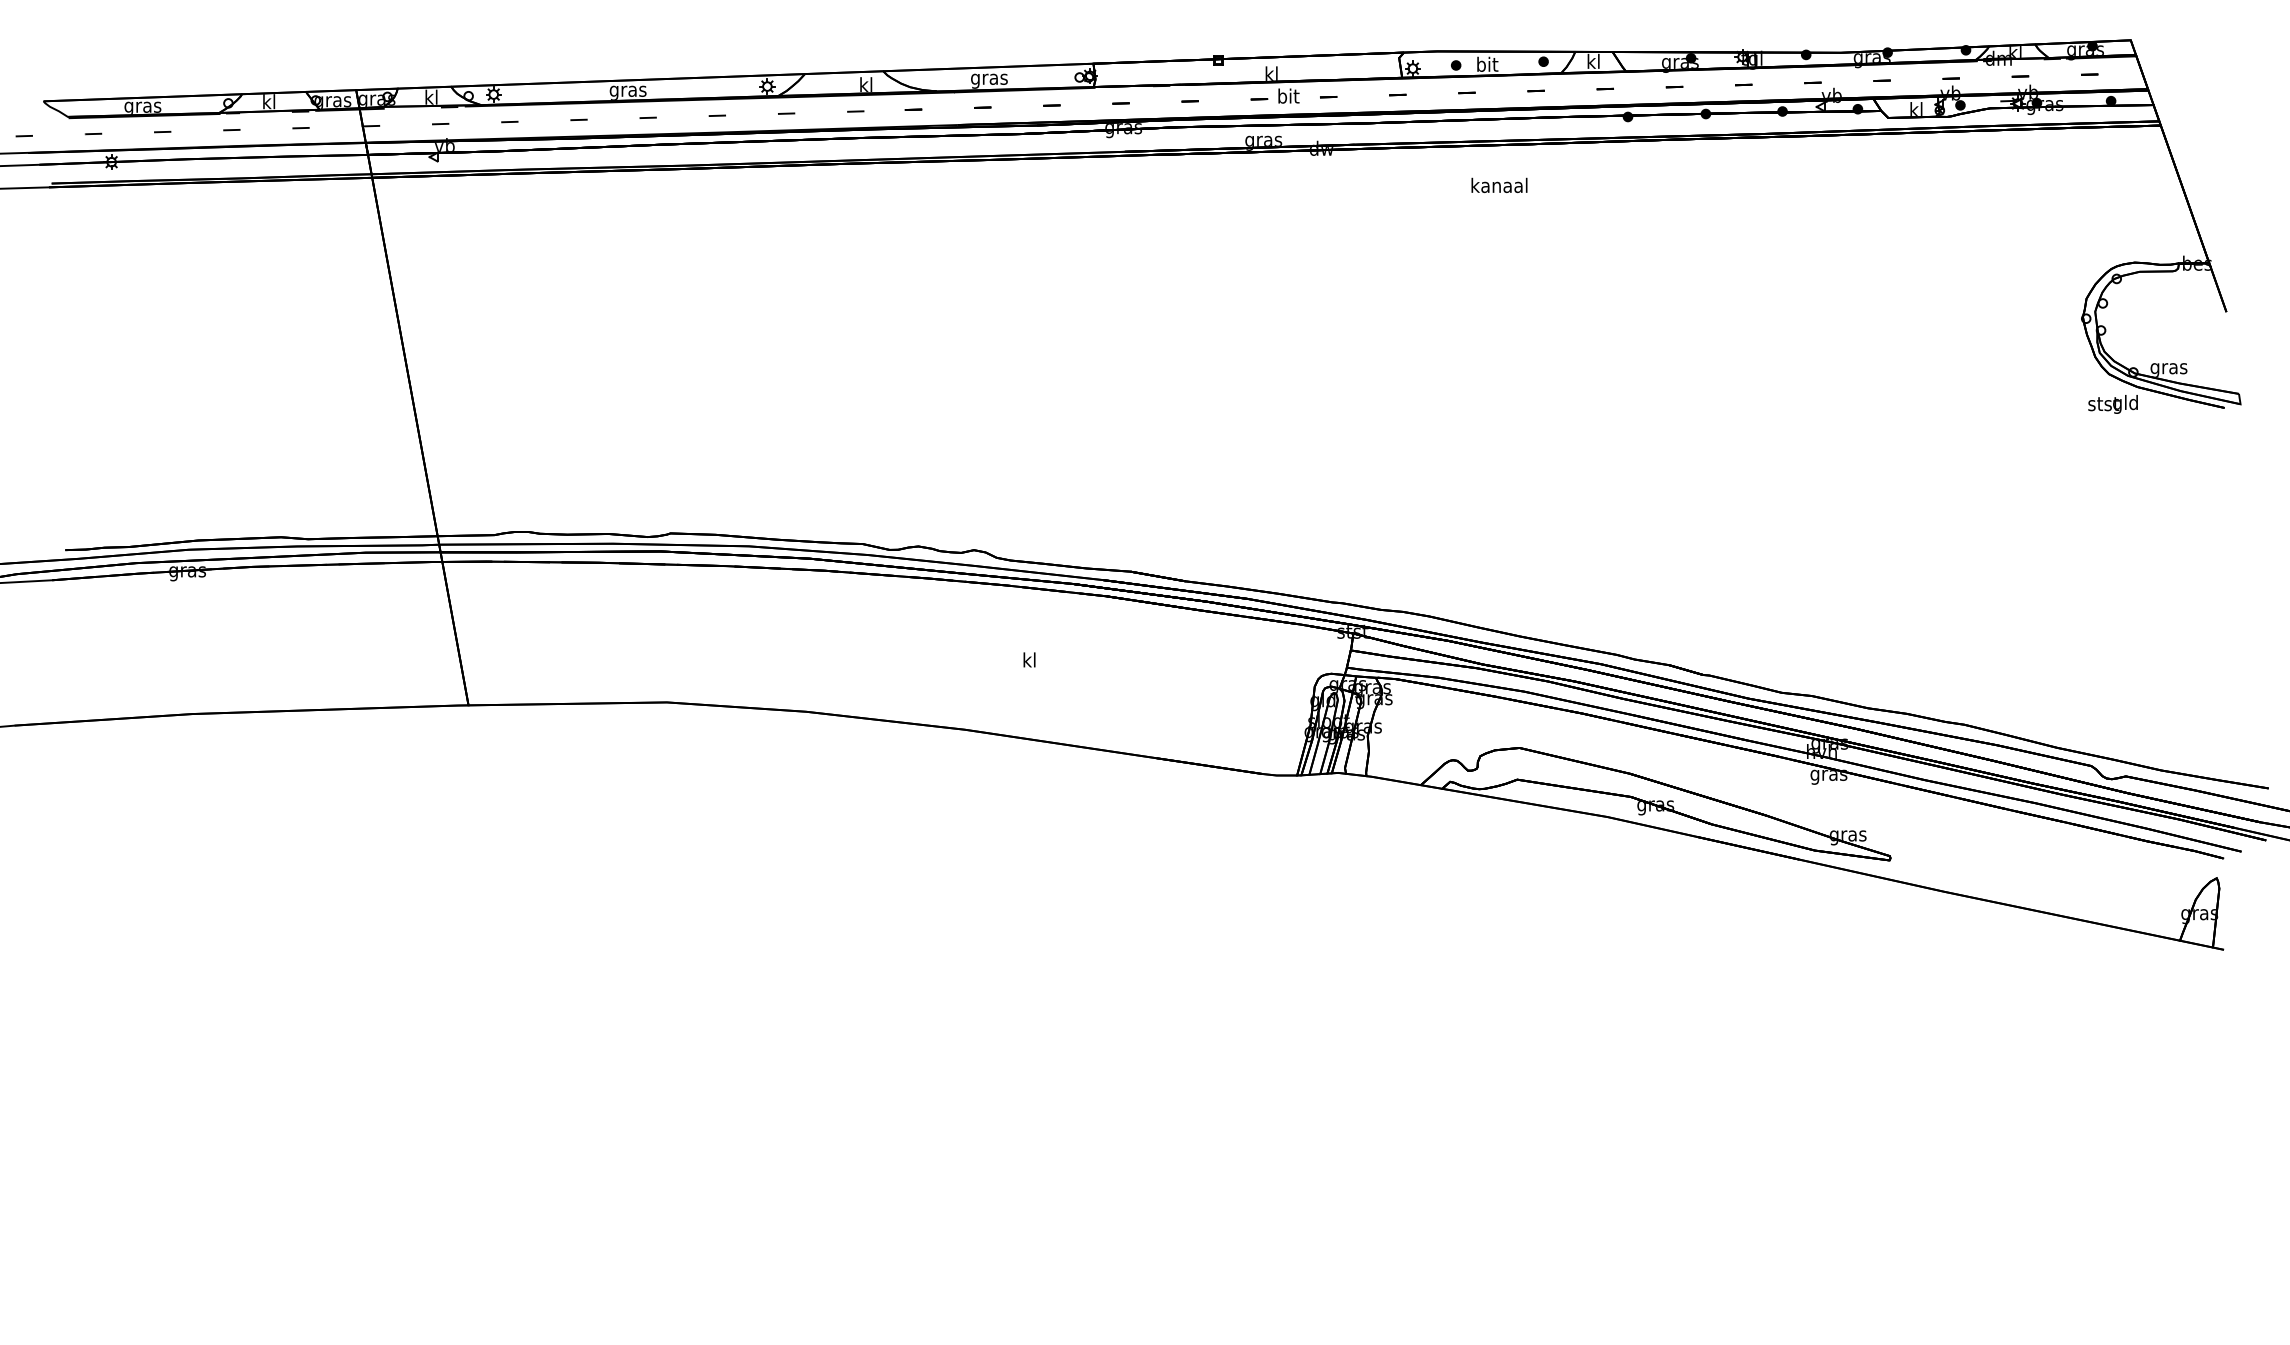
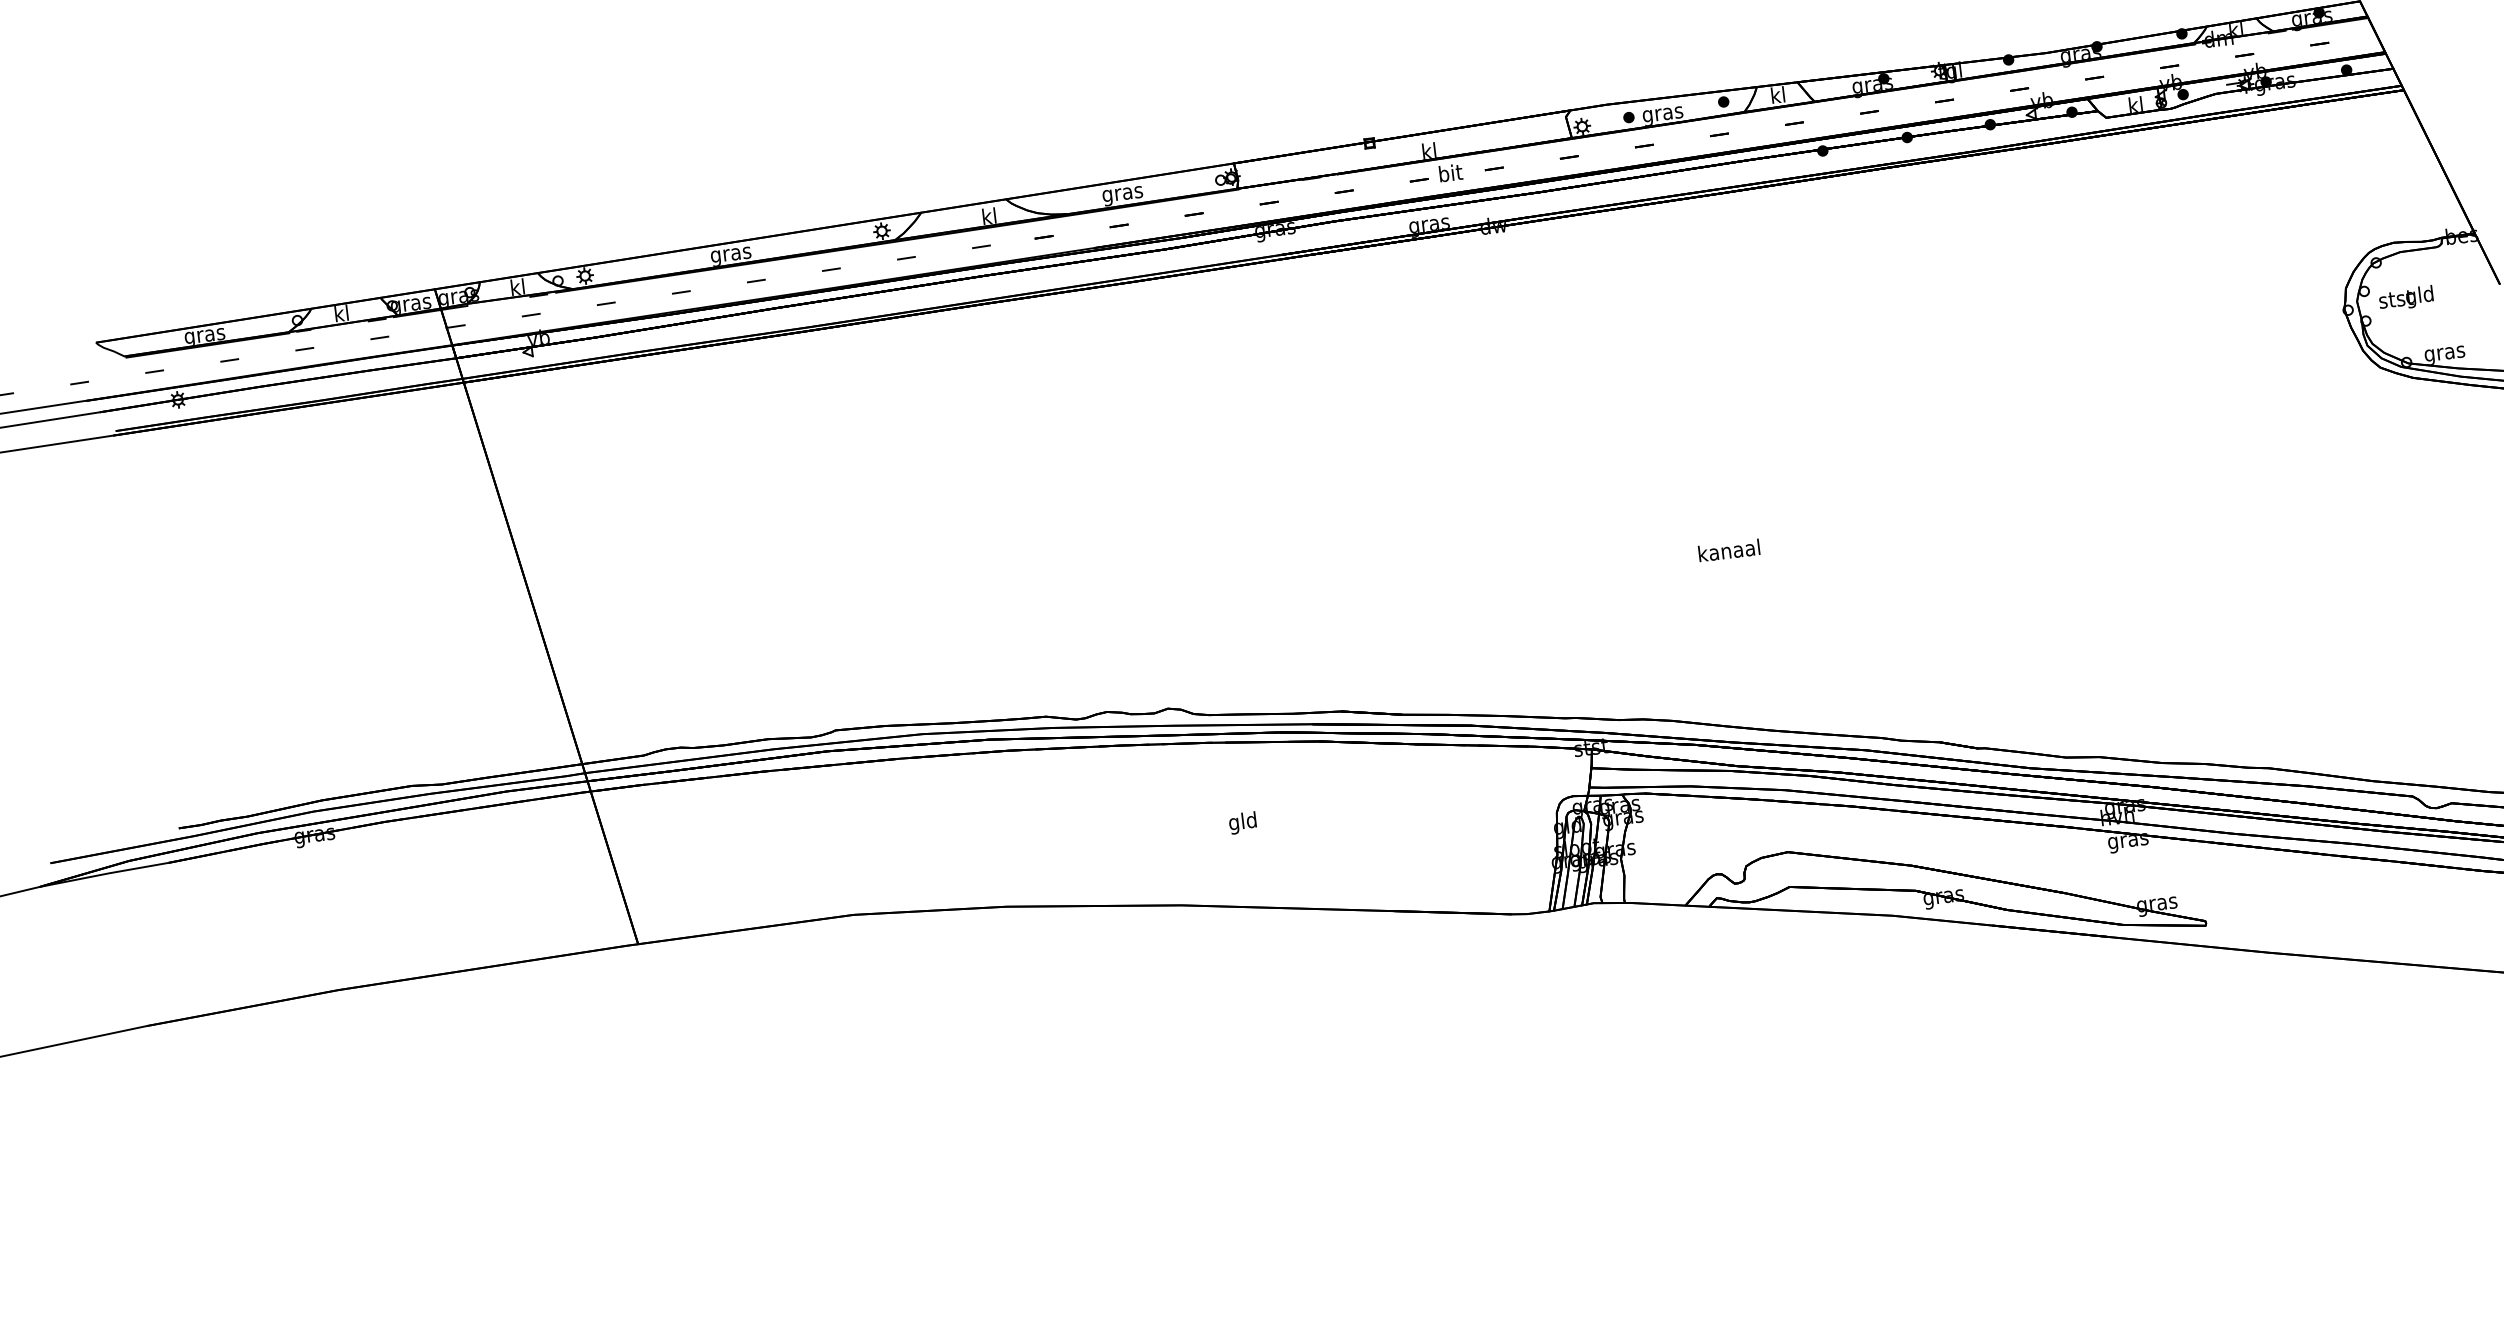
text: (1486, 65) -> (1662, 113), bit -> gras
text: (1499, 184) -> (1729, 549), moved
text: (2112, 404) -> (2405, 298), moved
text: (1028, 661) -> (1241, 822), kl -> gld

